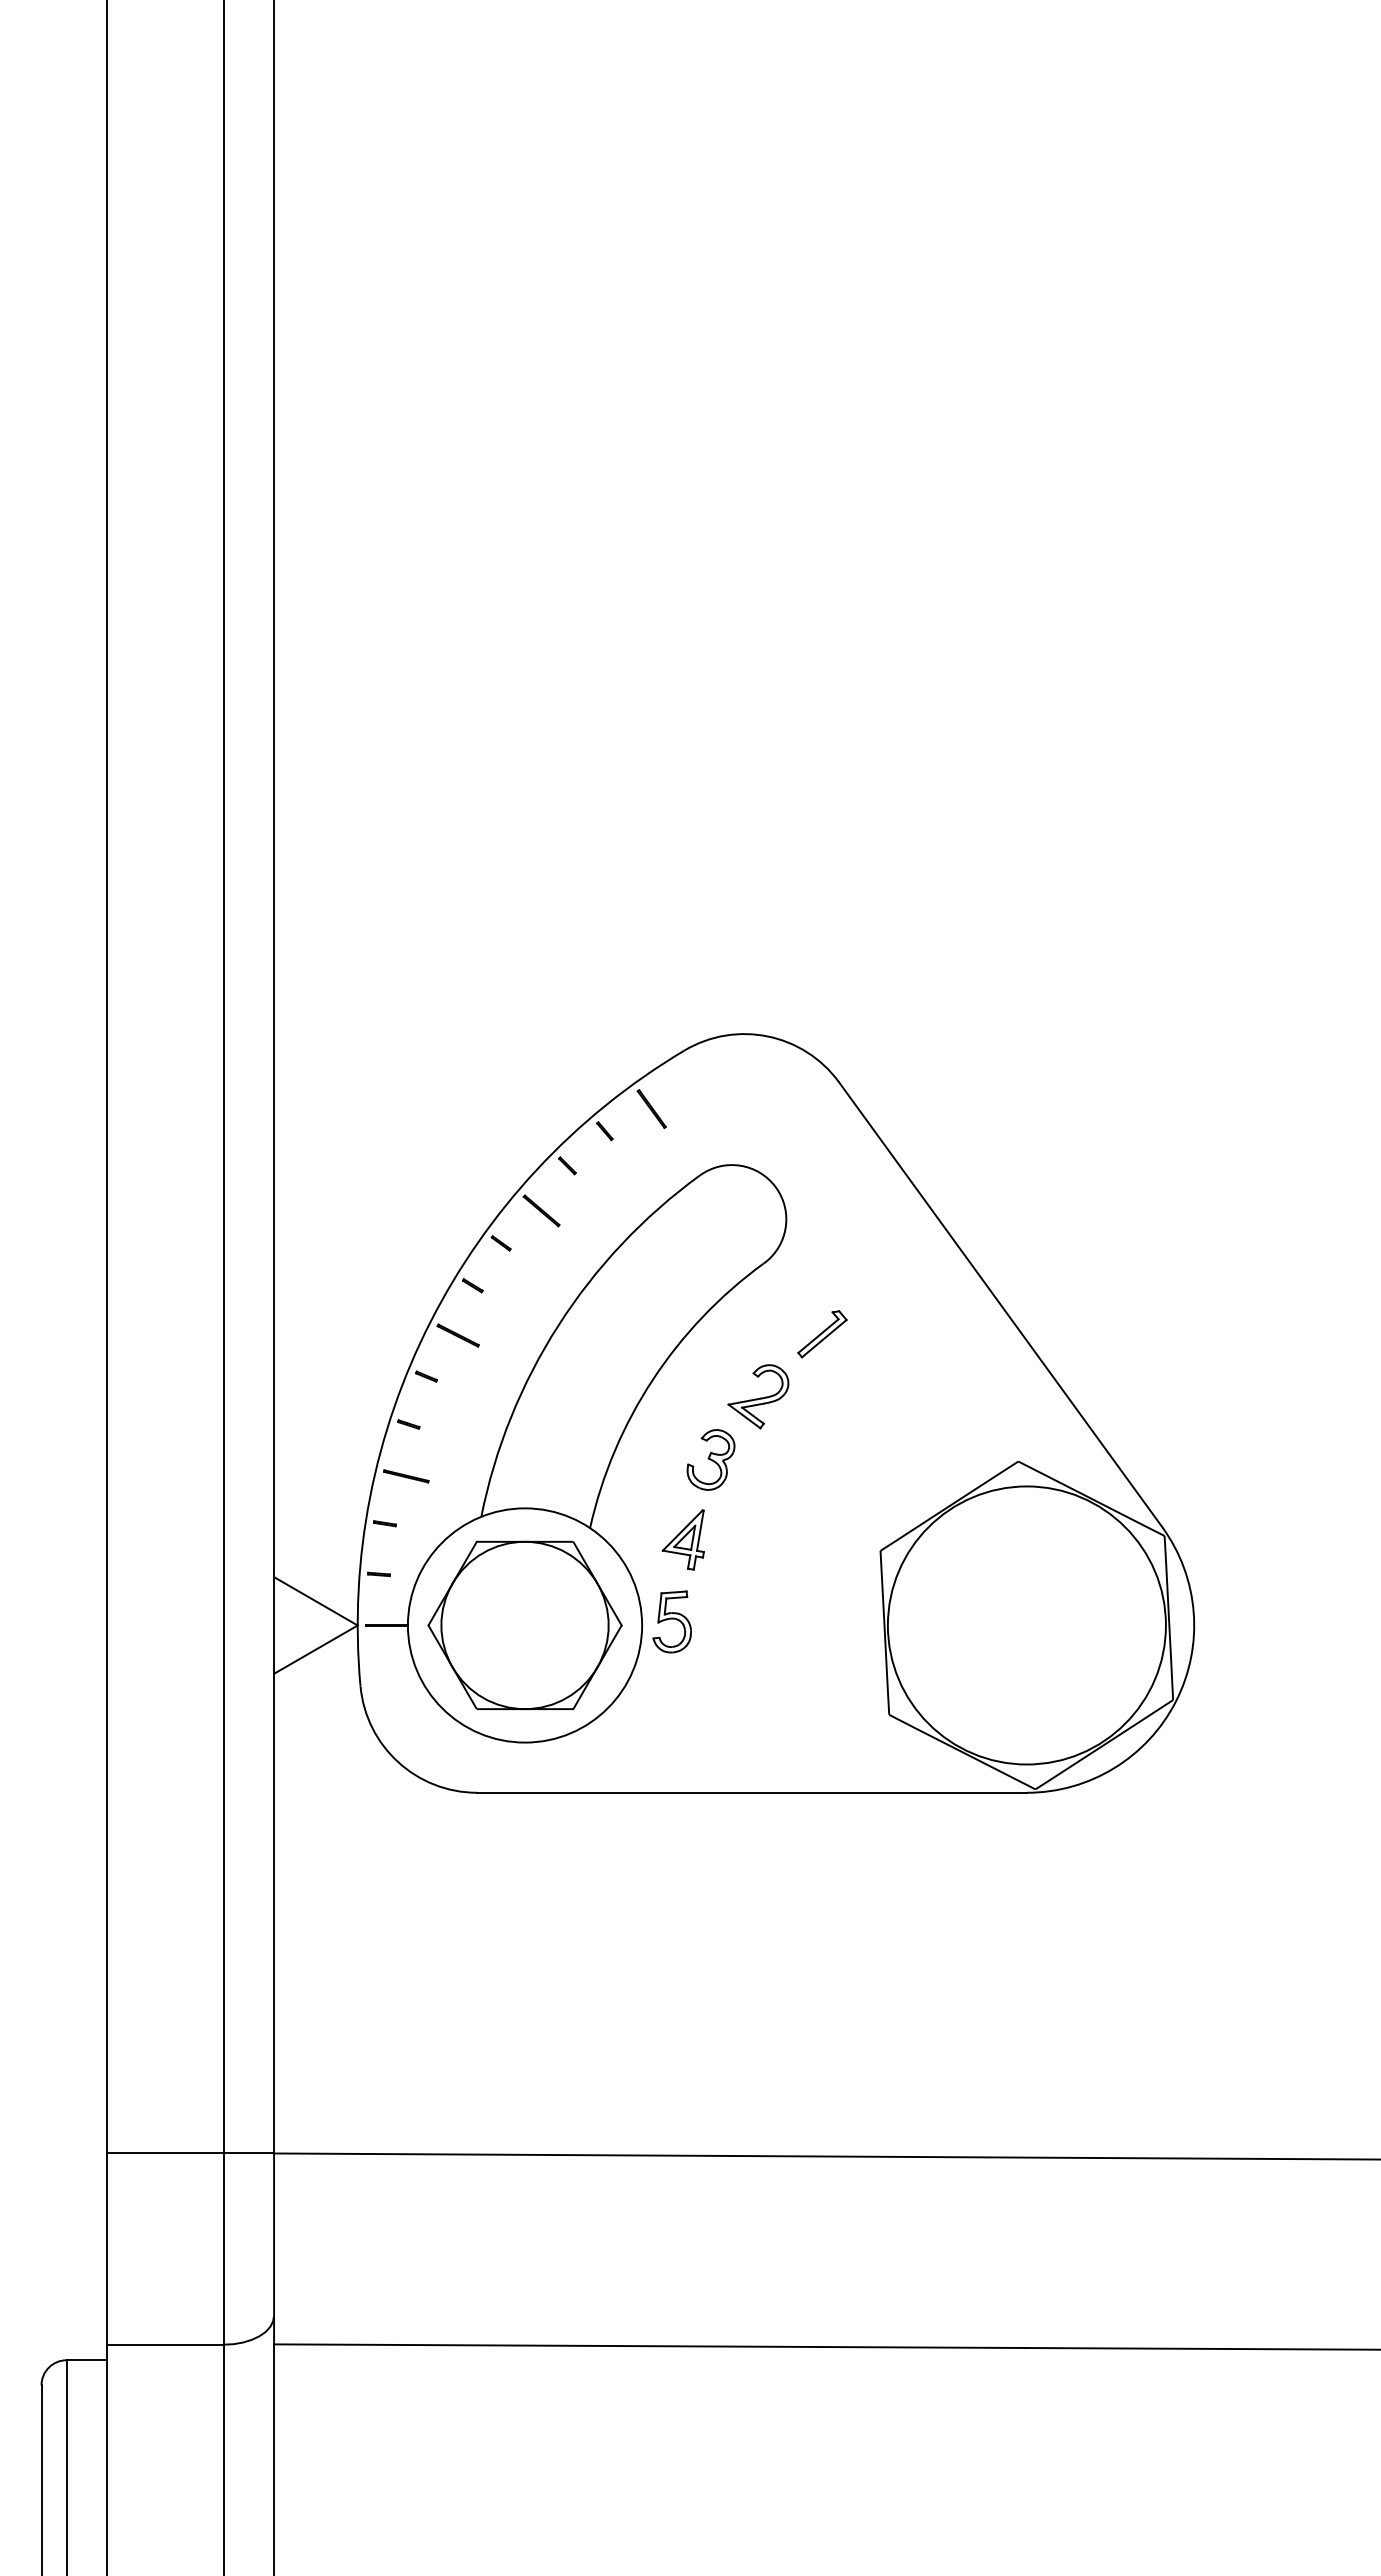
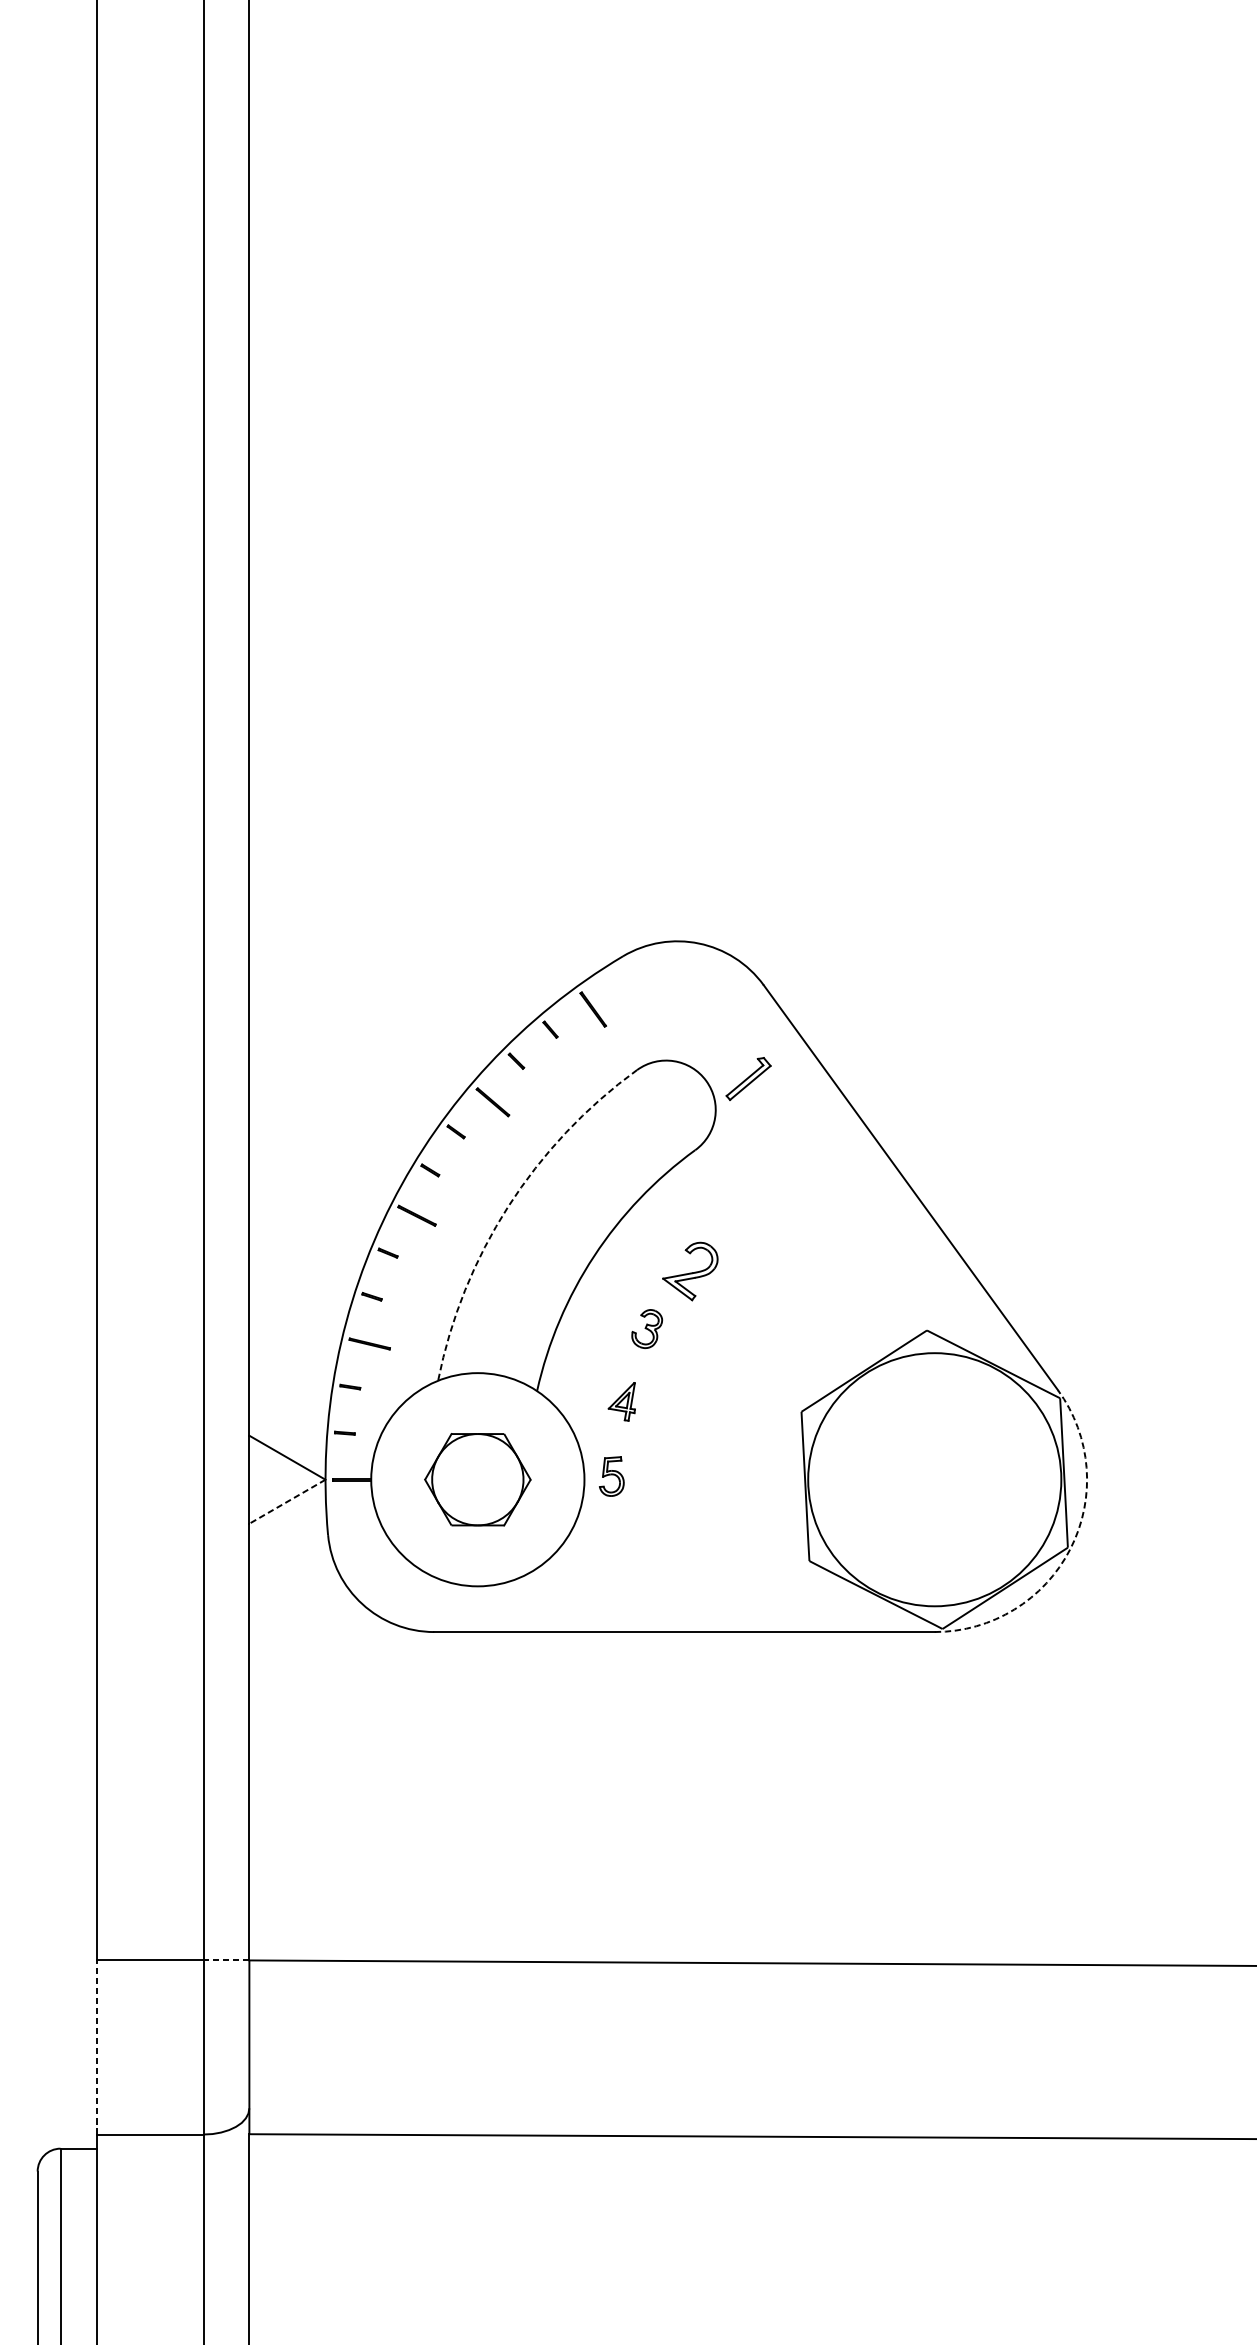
arc: (558, 1325) -> (508, 1206), solid -> dashed
part: (822, 1334) -> (748, 1079), moved
part: (710, 1459) -> (646, 1328), size x0.7
part: (682, 1539) -> (621, 1401), size x0.7
part: (671, 1621) -> (611, 1476), size x0.7
part: (524, 1625) -> (477, 1479), size x0.6
line: (315, 1649) -> (287, 1501), solid -> dashed
arc: (1175, 1701) -> (1070, 1548), solid -> dashed
line: (248, 2153) -> (226, 1960), solid -> dashed
line: (106, 2248) -> (96, 2046), solid -> dashed

